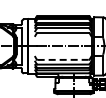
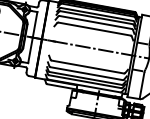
line: (63, 59) -> (88, 66), dashed -> solid

